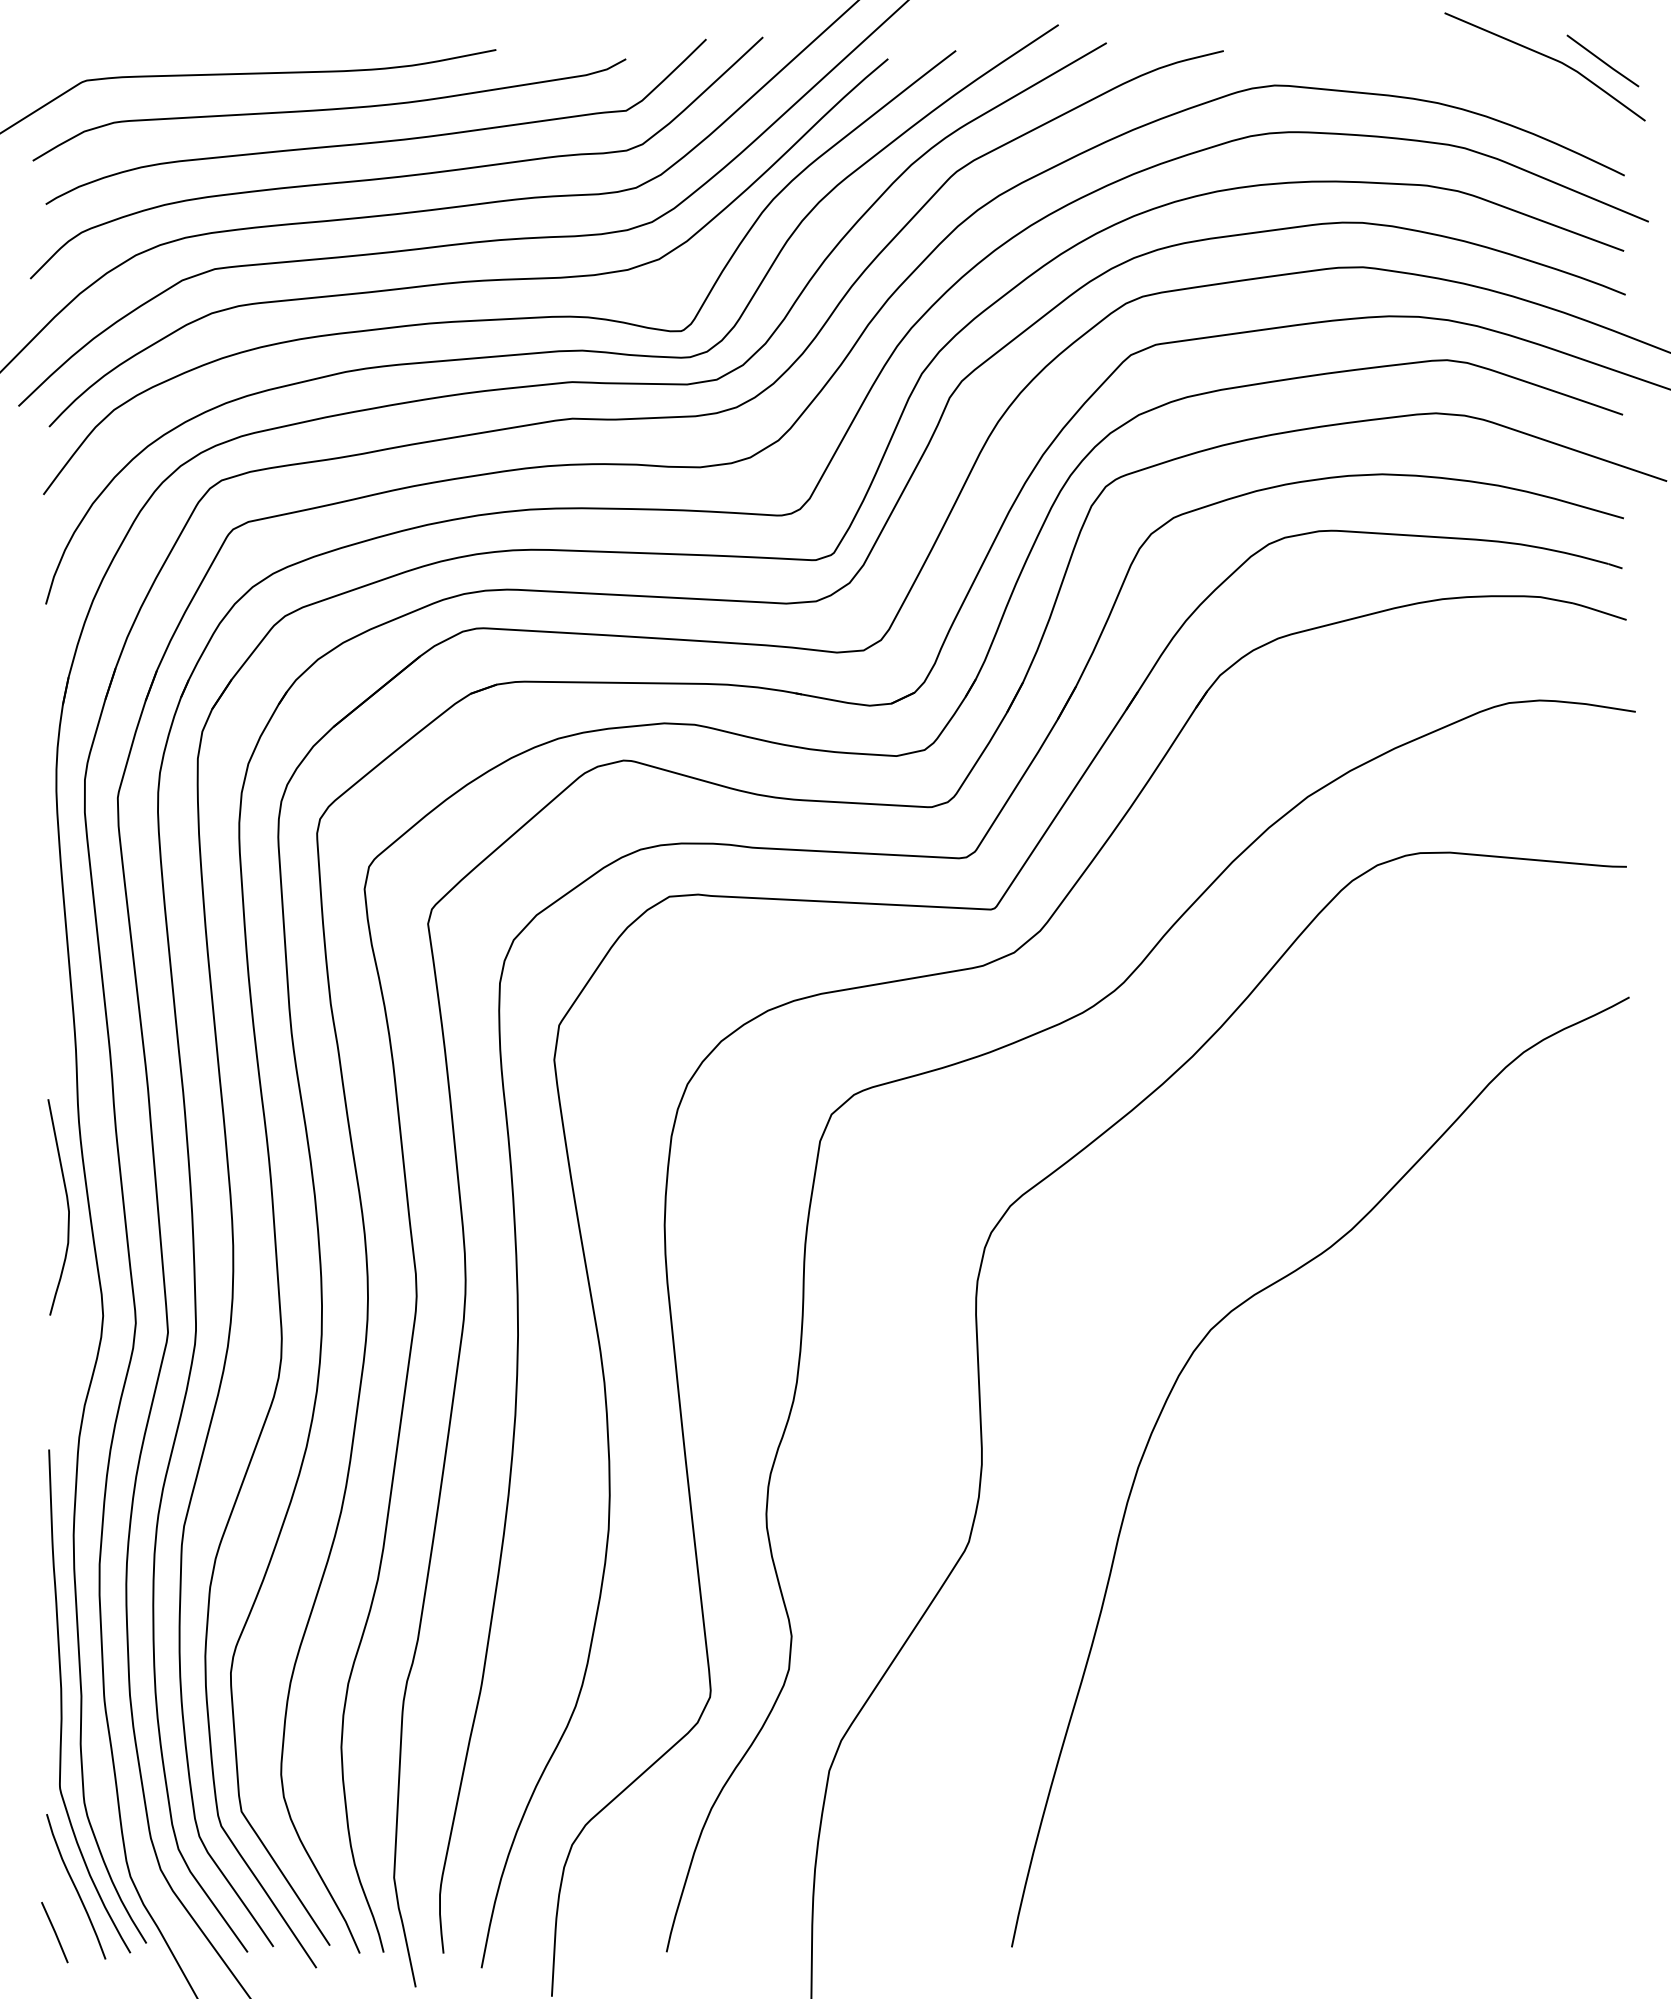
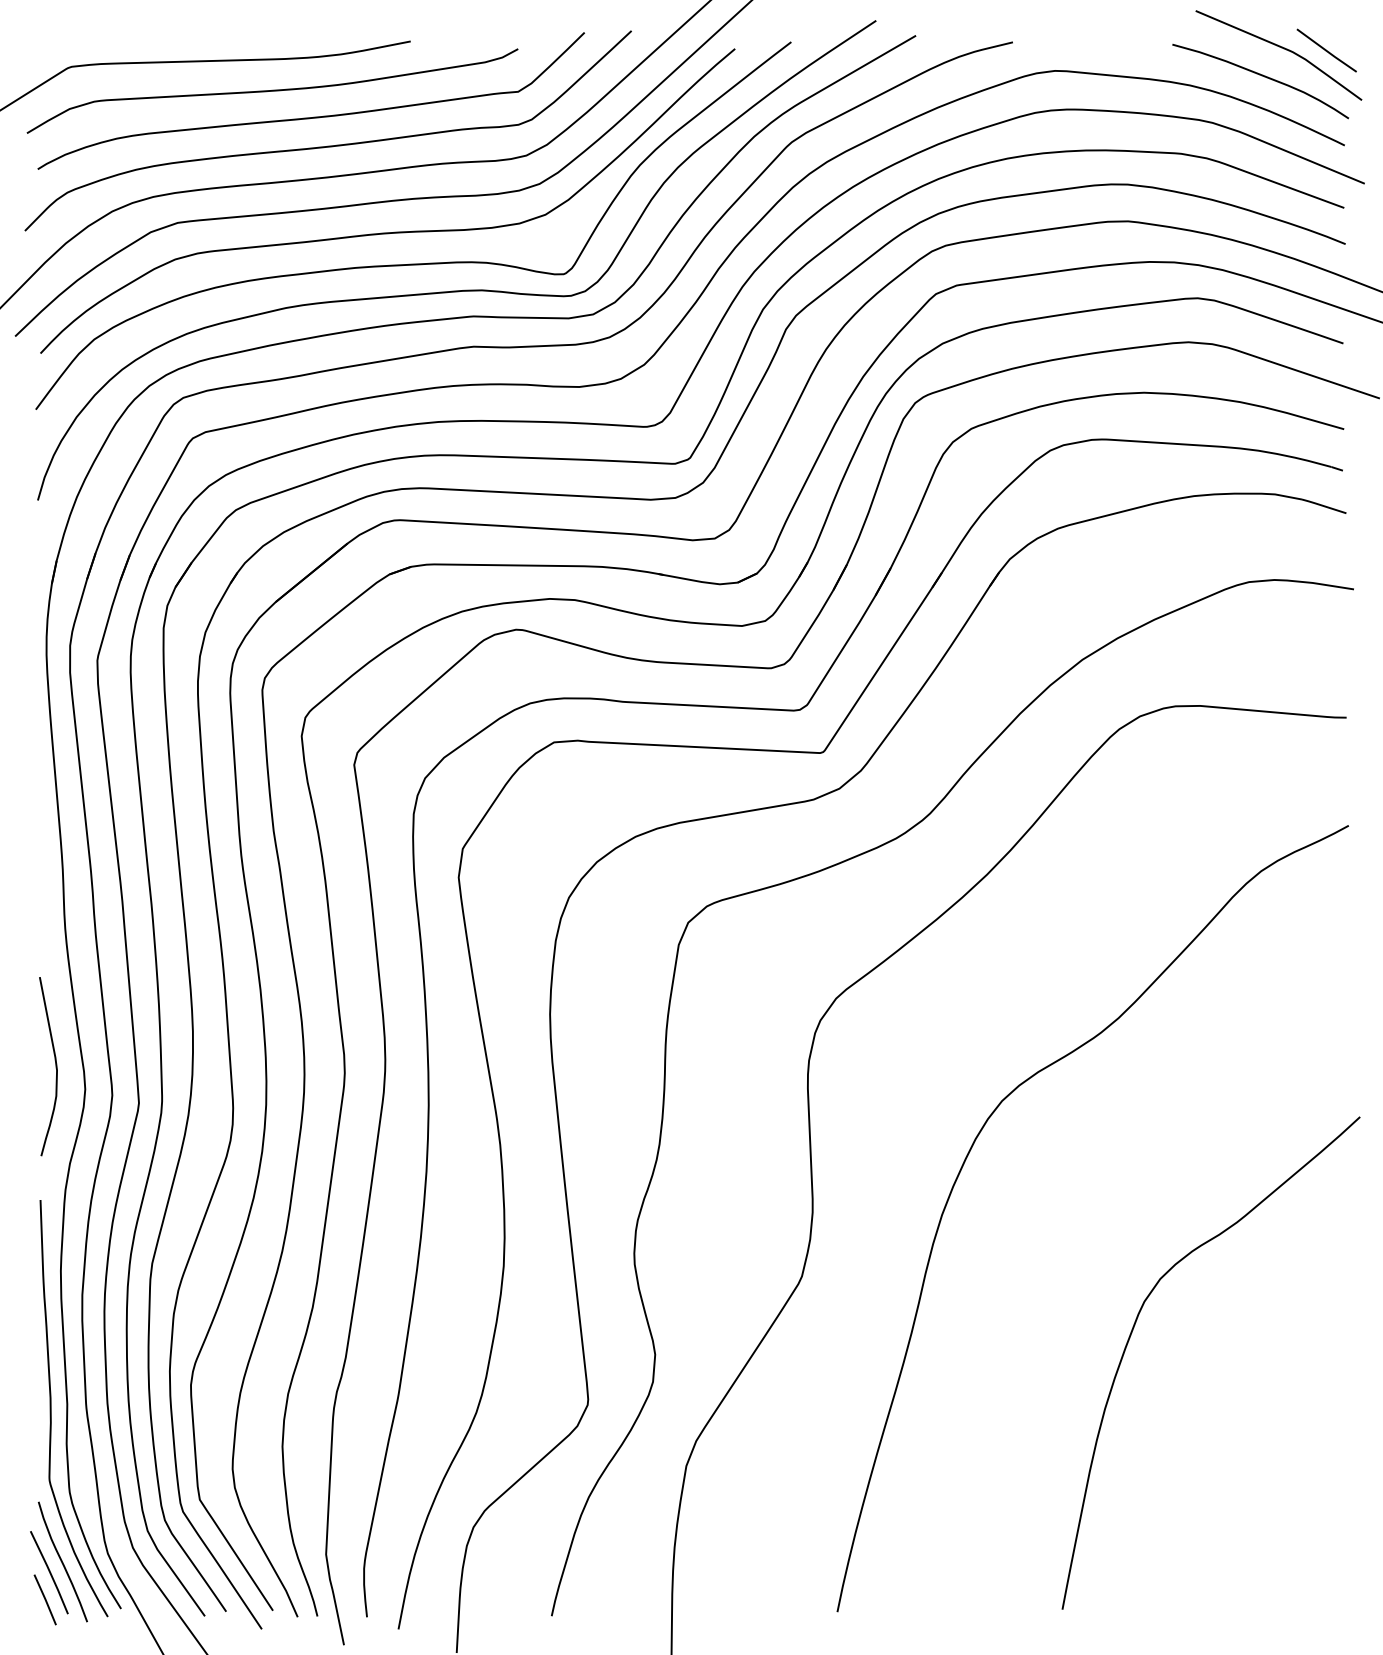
curve: (1525, 92) -> (1262, 76), added
curve: (67, 1207) -> (55, 1066), moved
curve: (1366, 1614) -> (1131, 1336), added
line: (59, 1899) -> (49, 1572), added

